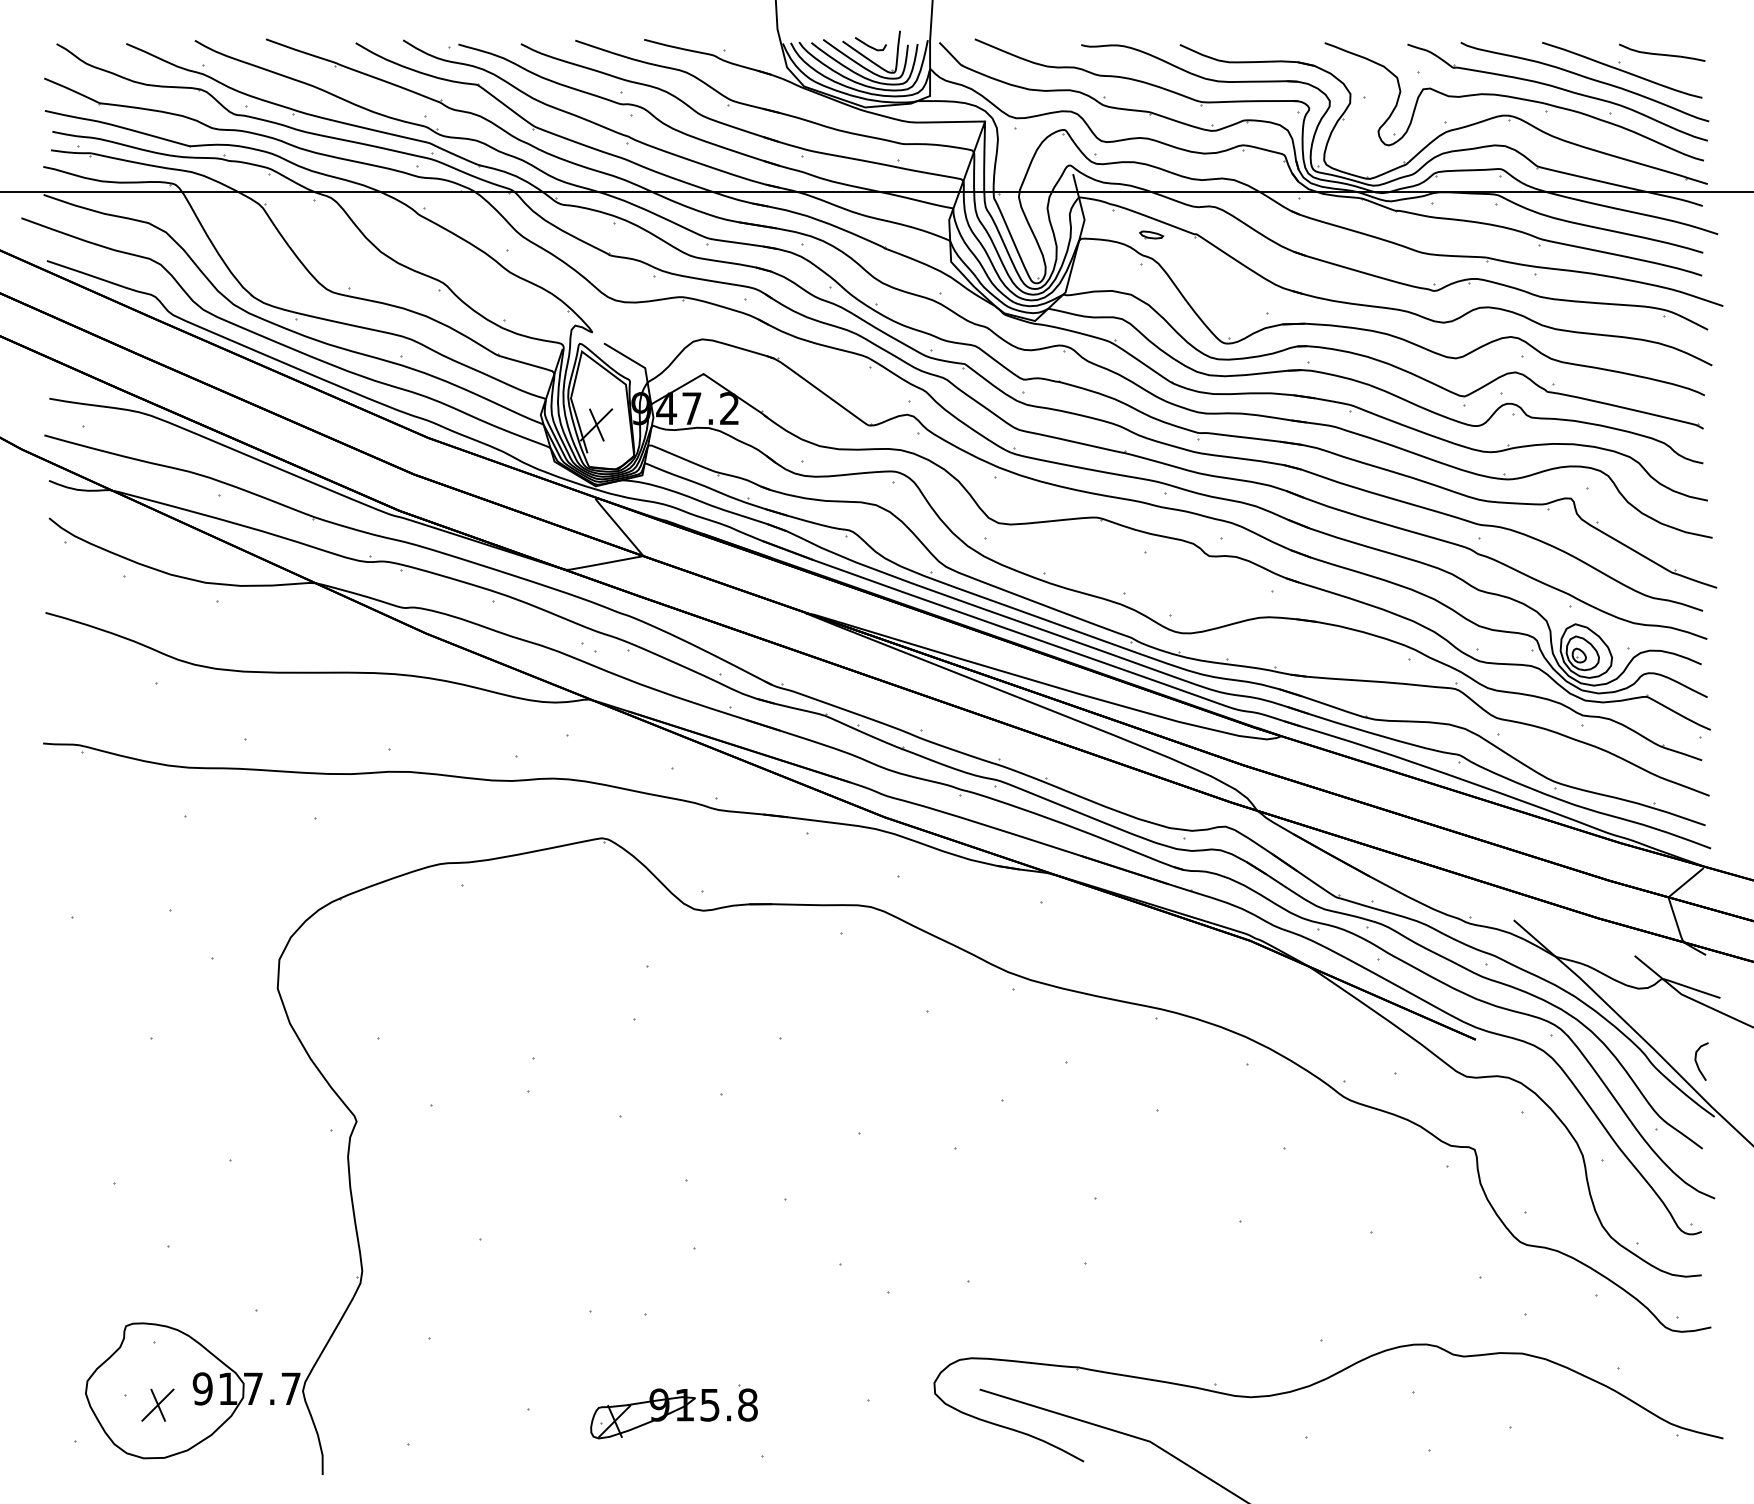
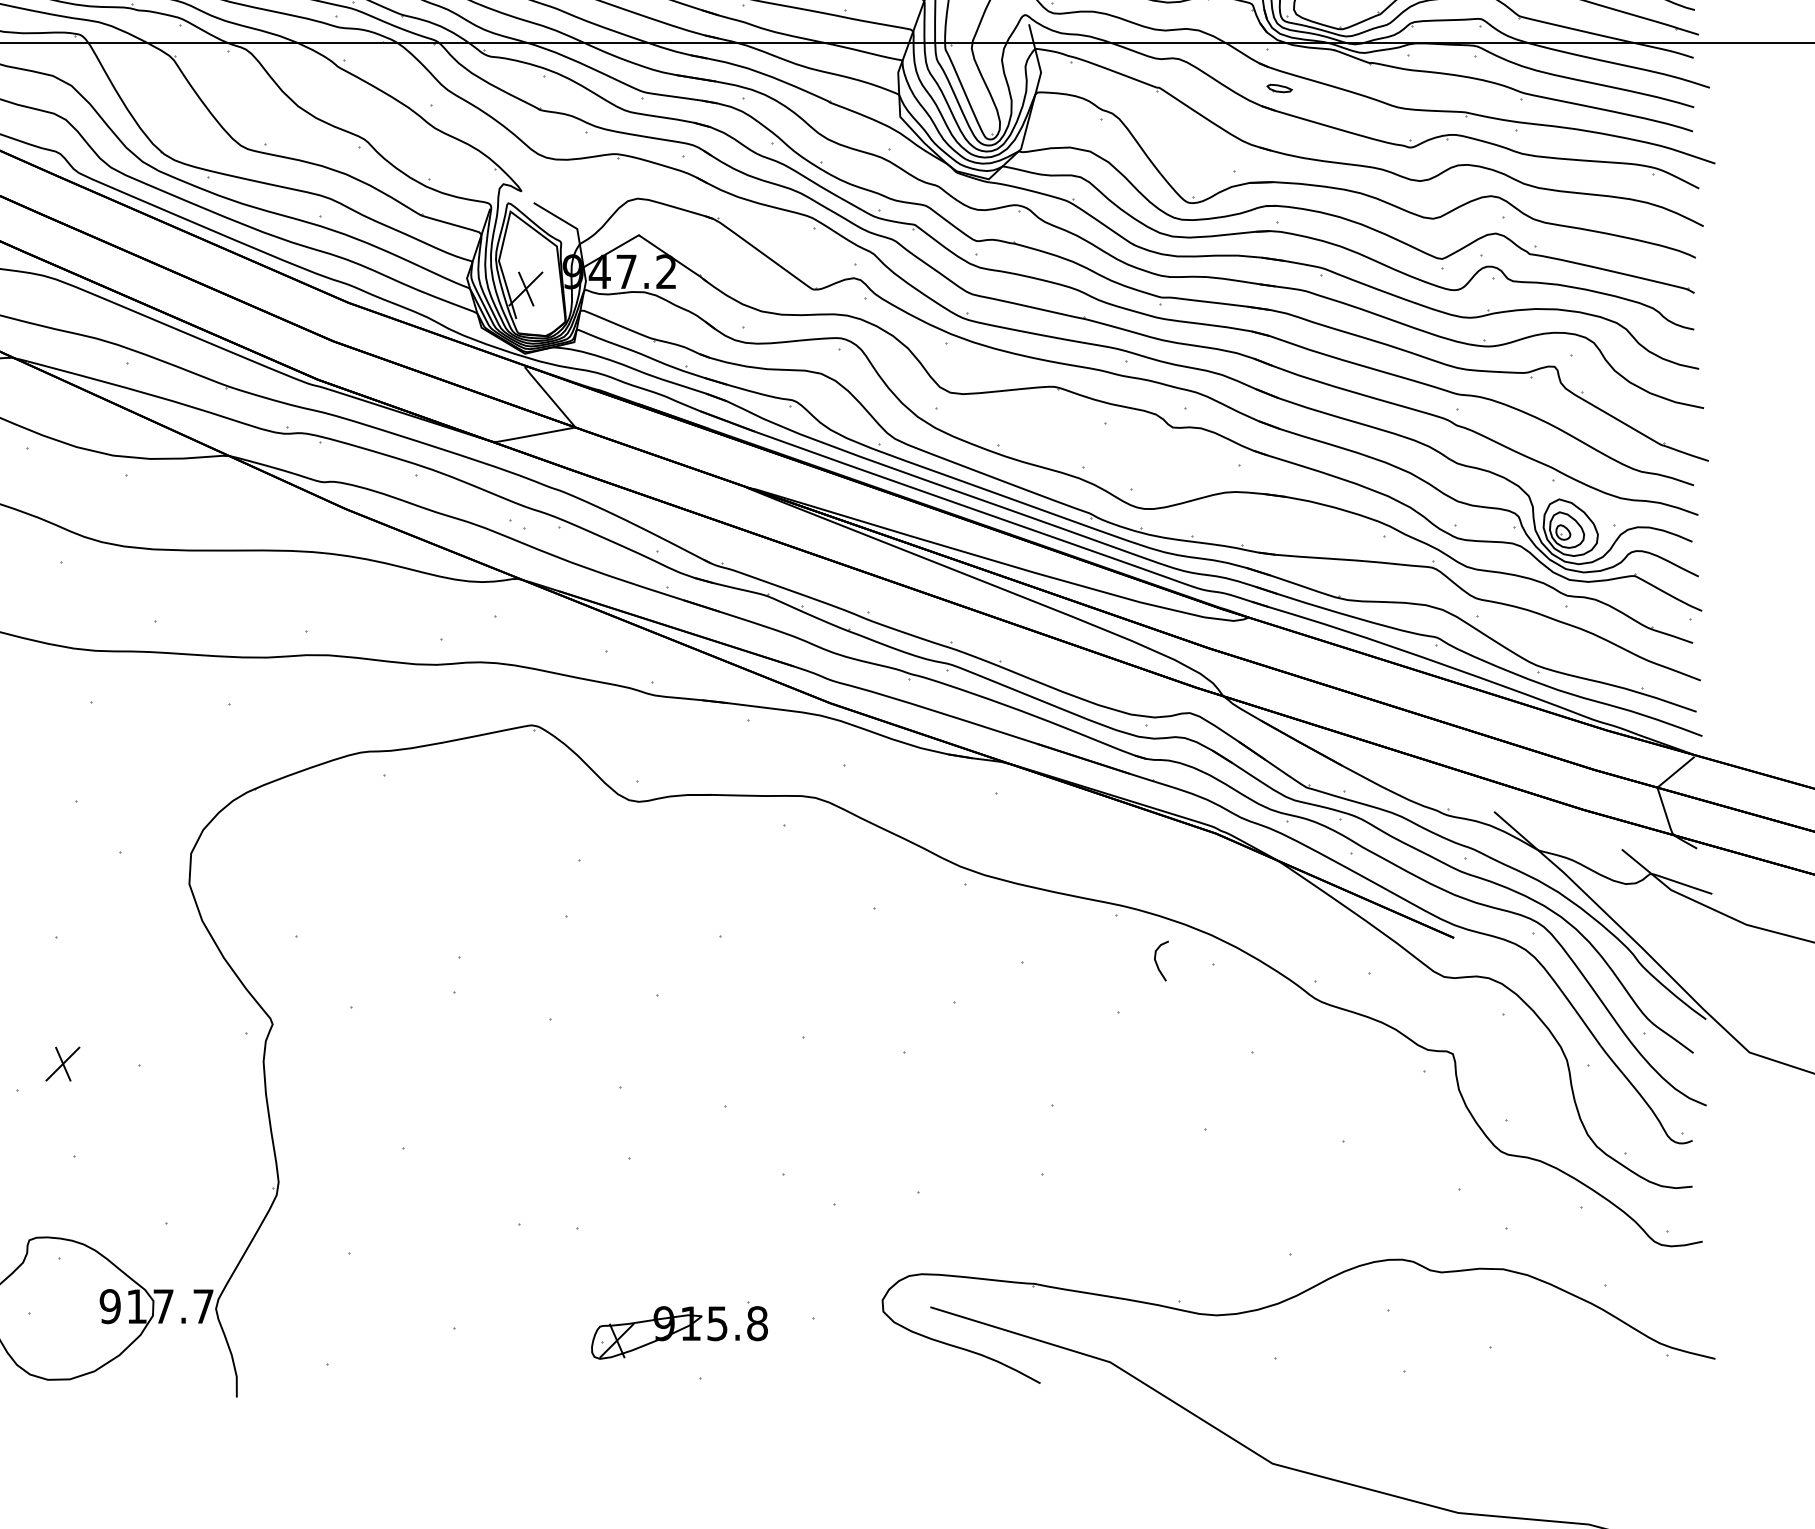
part: (1151, 234) -> (1279, 87), moved
curve: (1697, 1062) -> (1157, 962), moved
part: (157, 1404) -> (62, 1063), moved
part: (673, 1411) -> (678, 1330), moved

